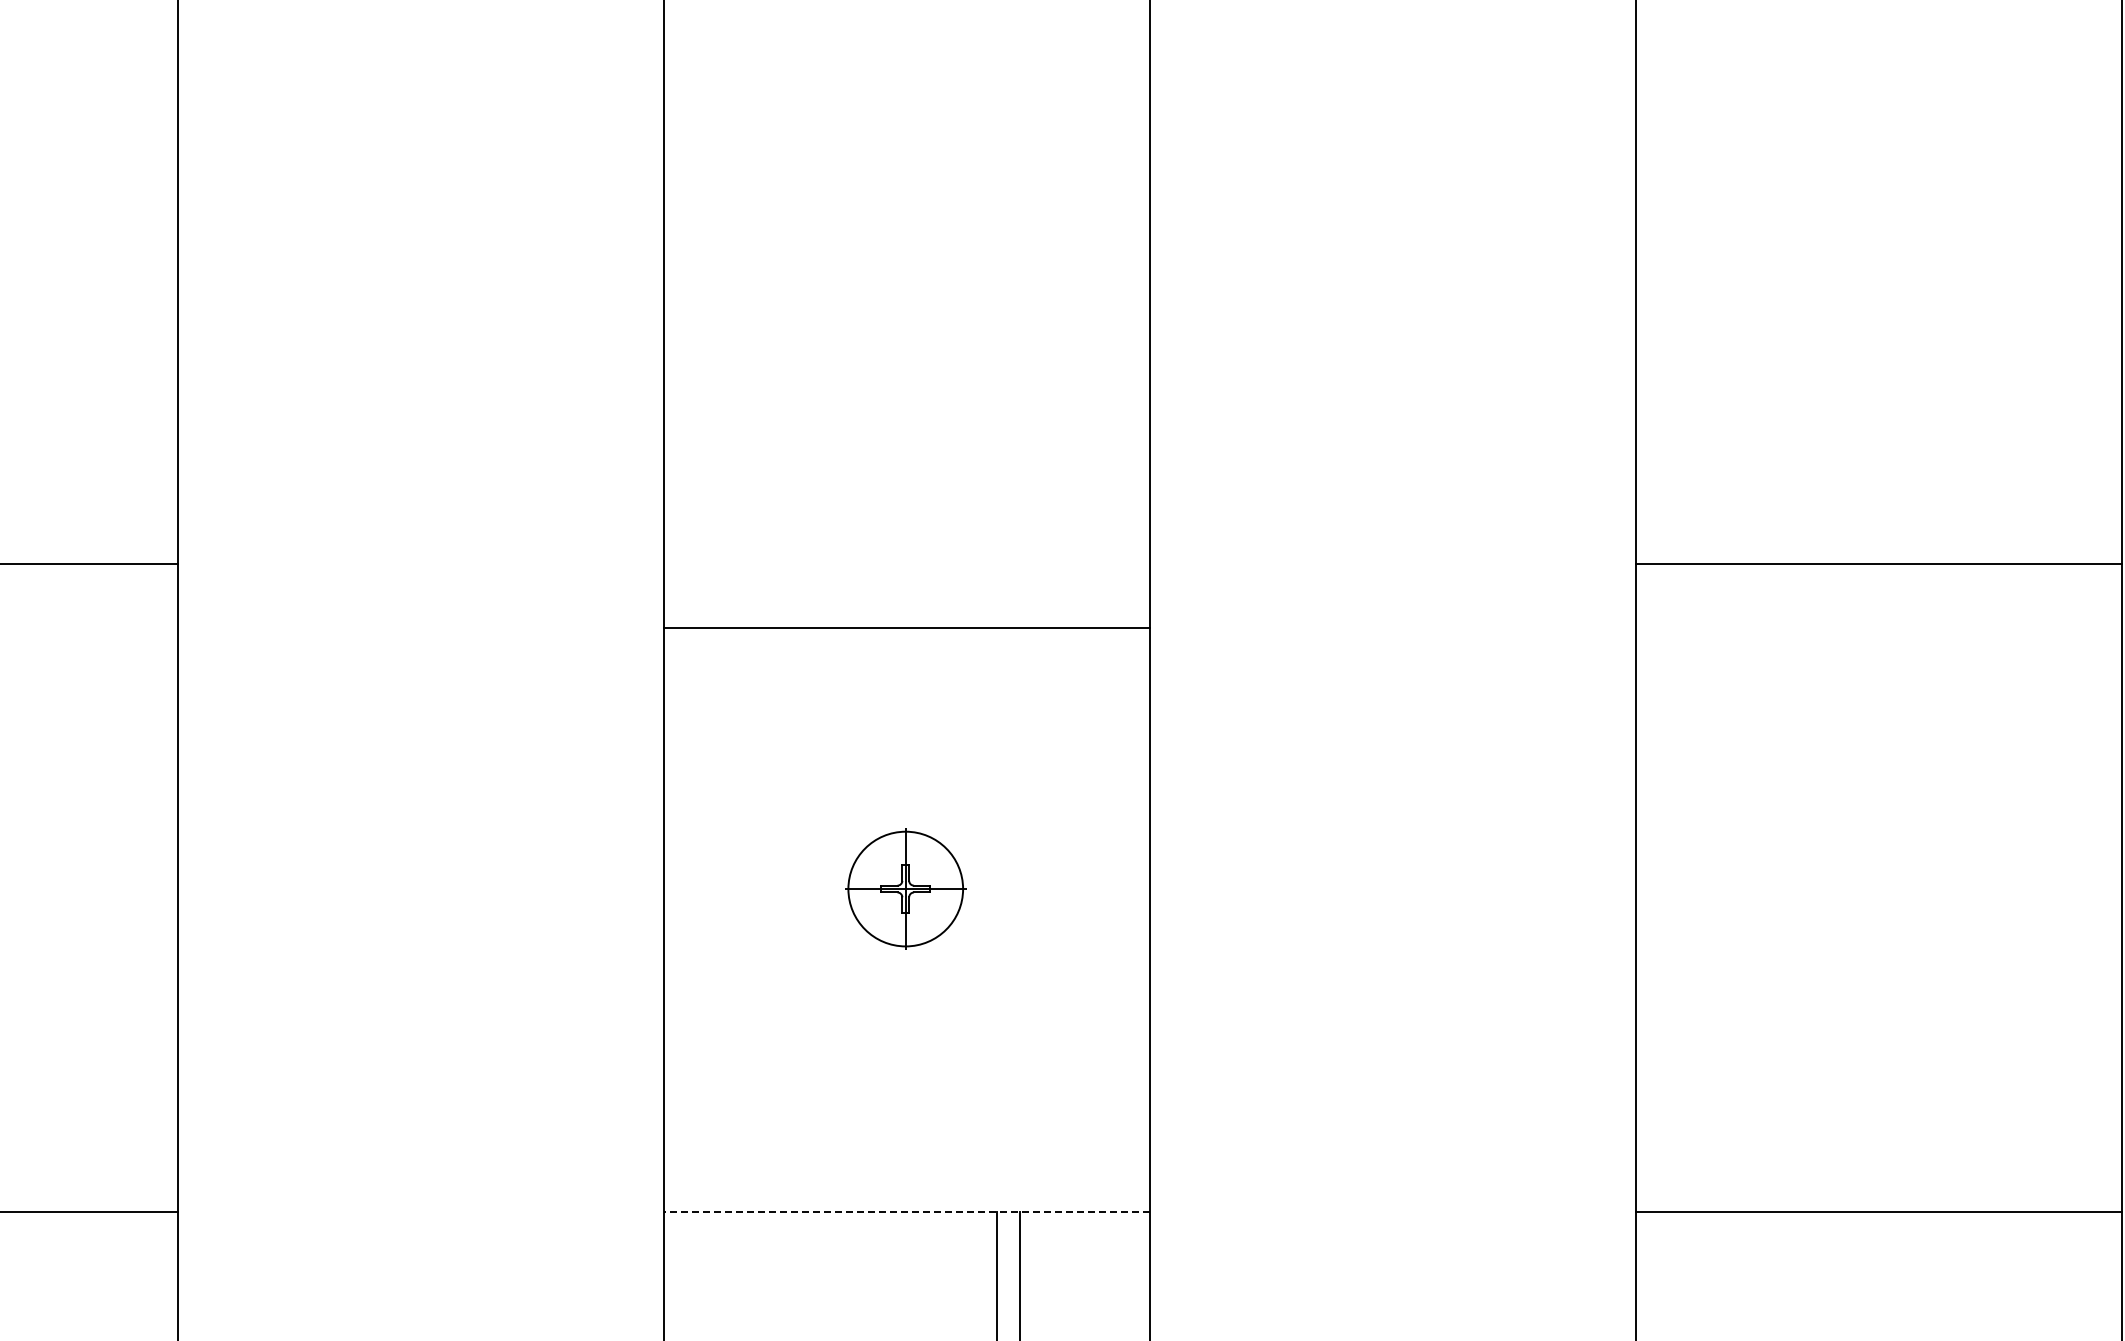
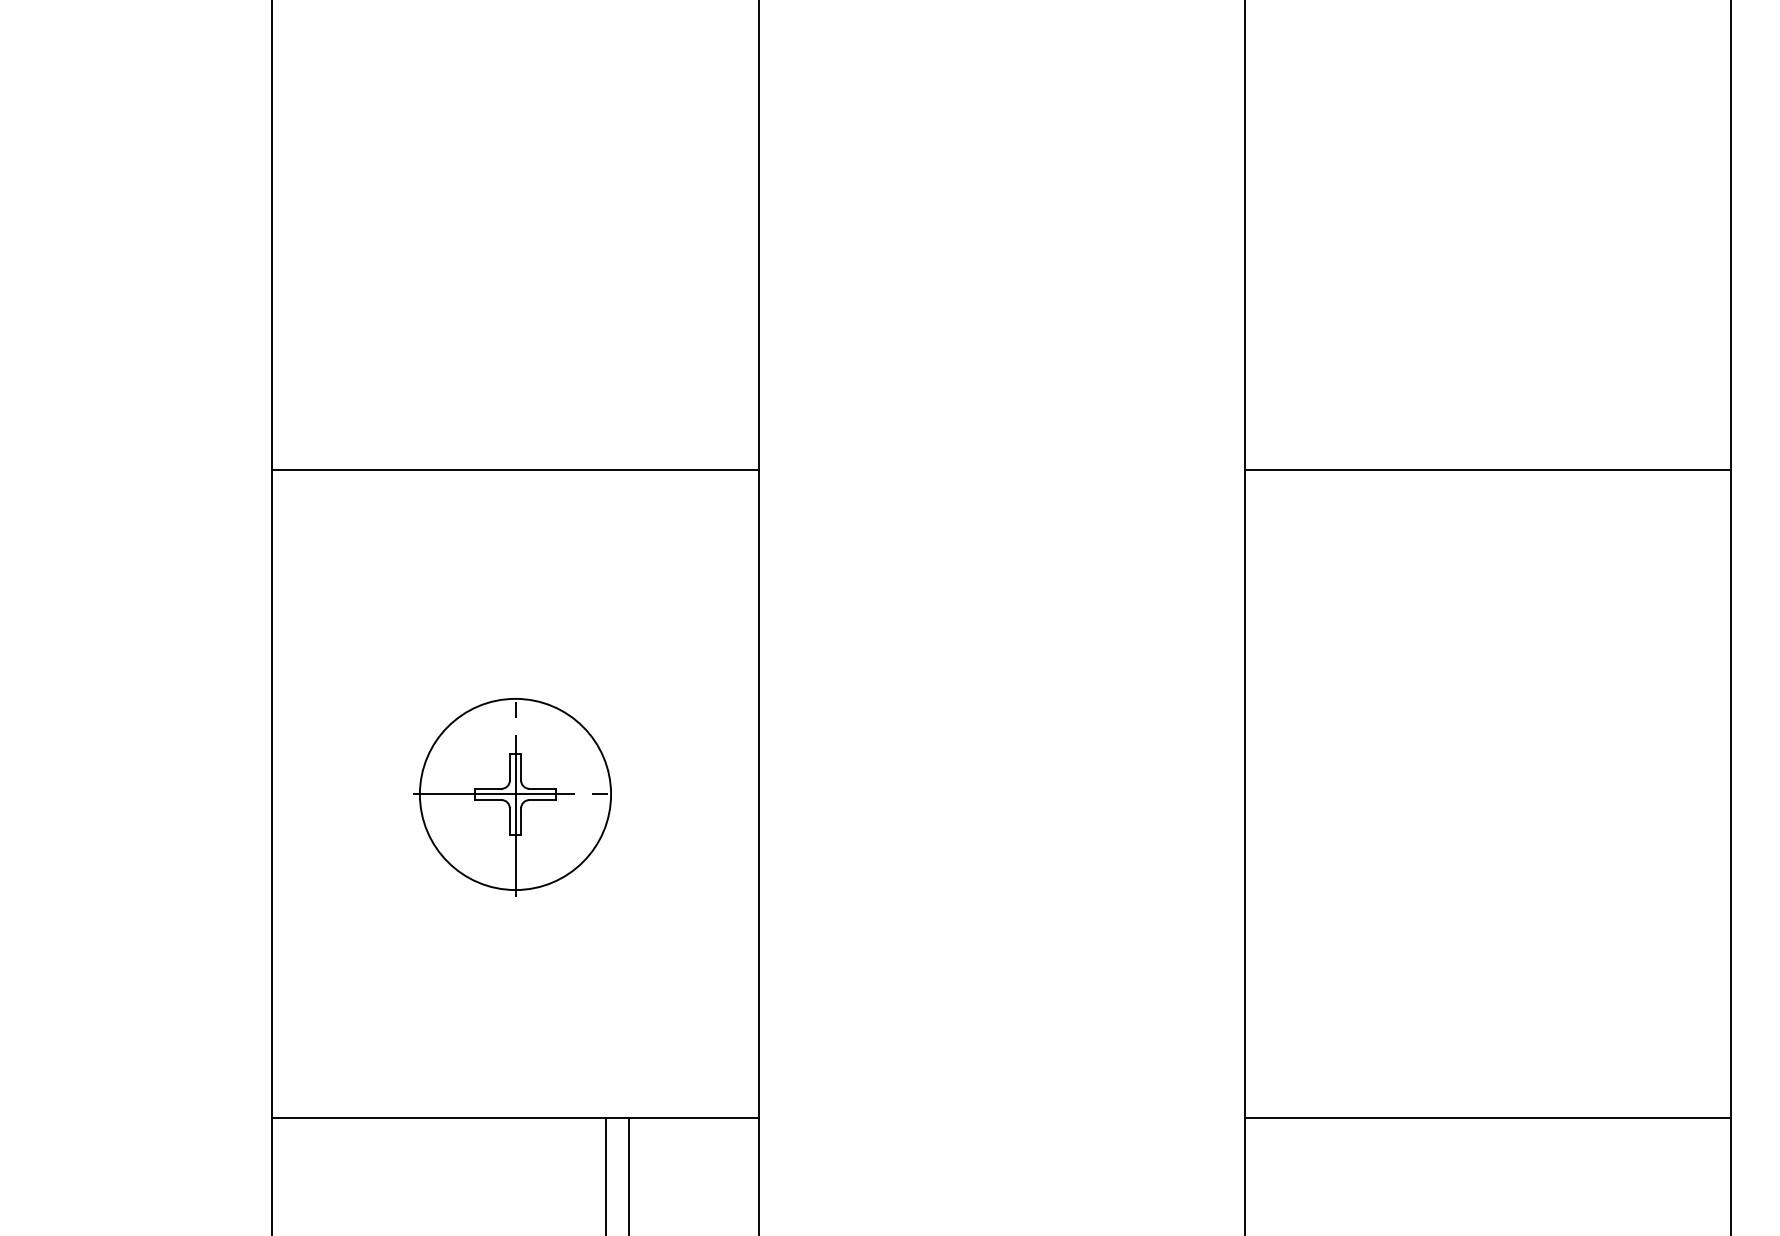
line: (906, 628) -> (515, 470), moved
part: (904, 890) -> (513, 796), size x1.67
line: (906, 1212) -> (515, 1118), dashed -> solid

